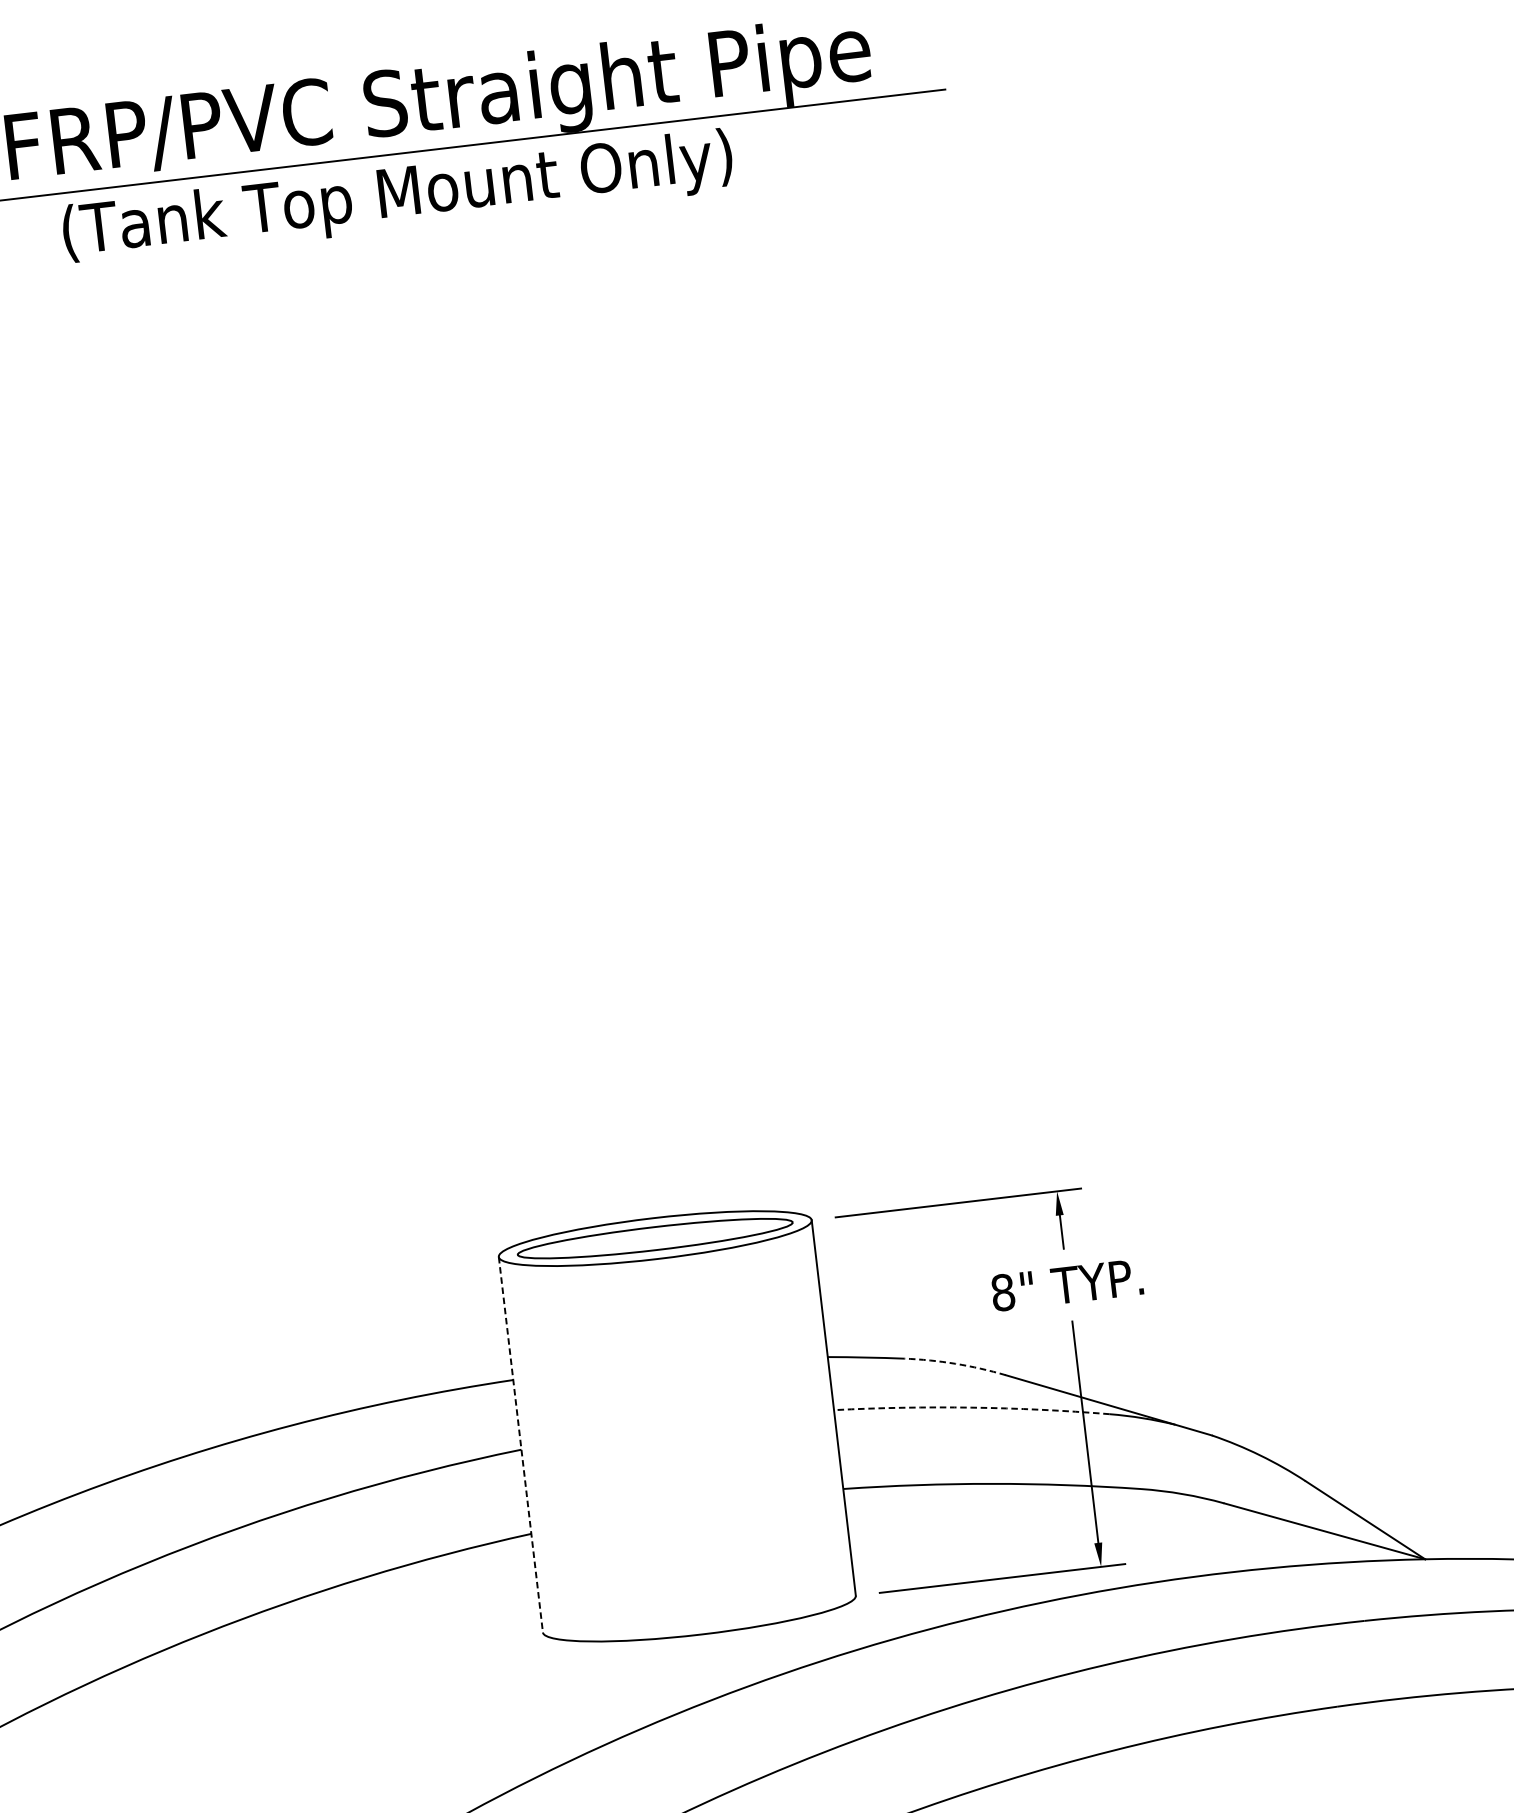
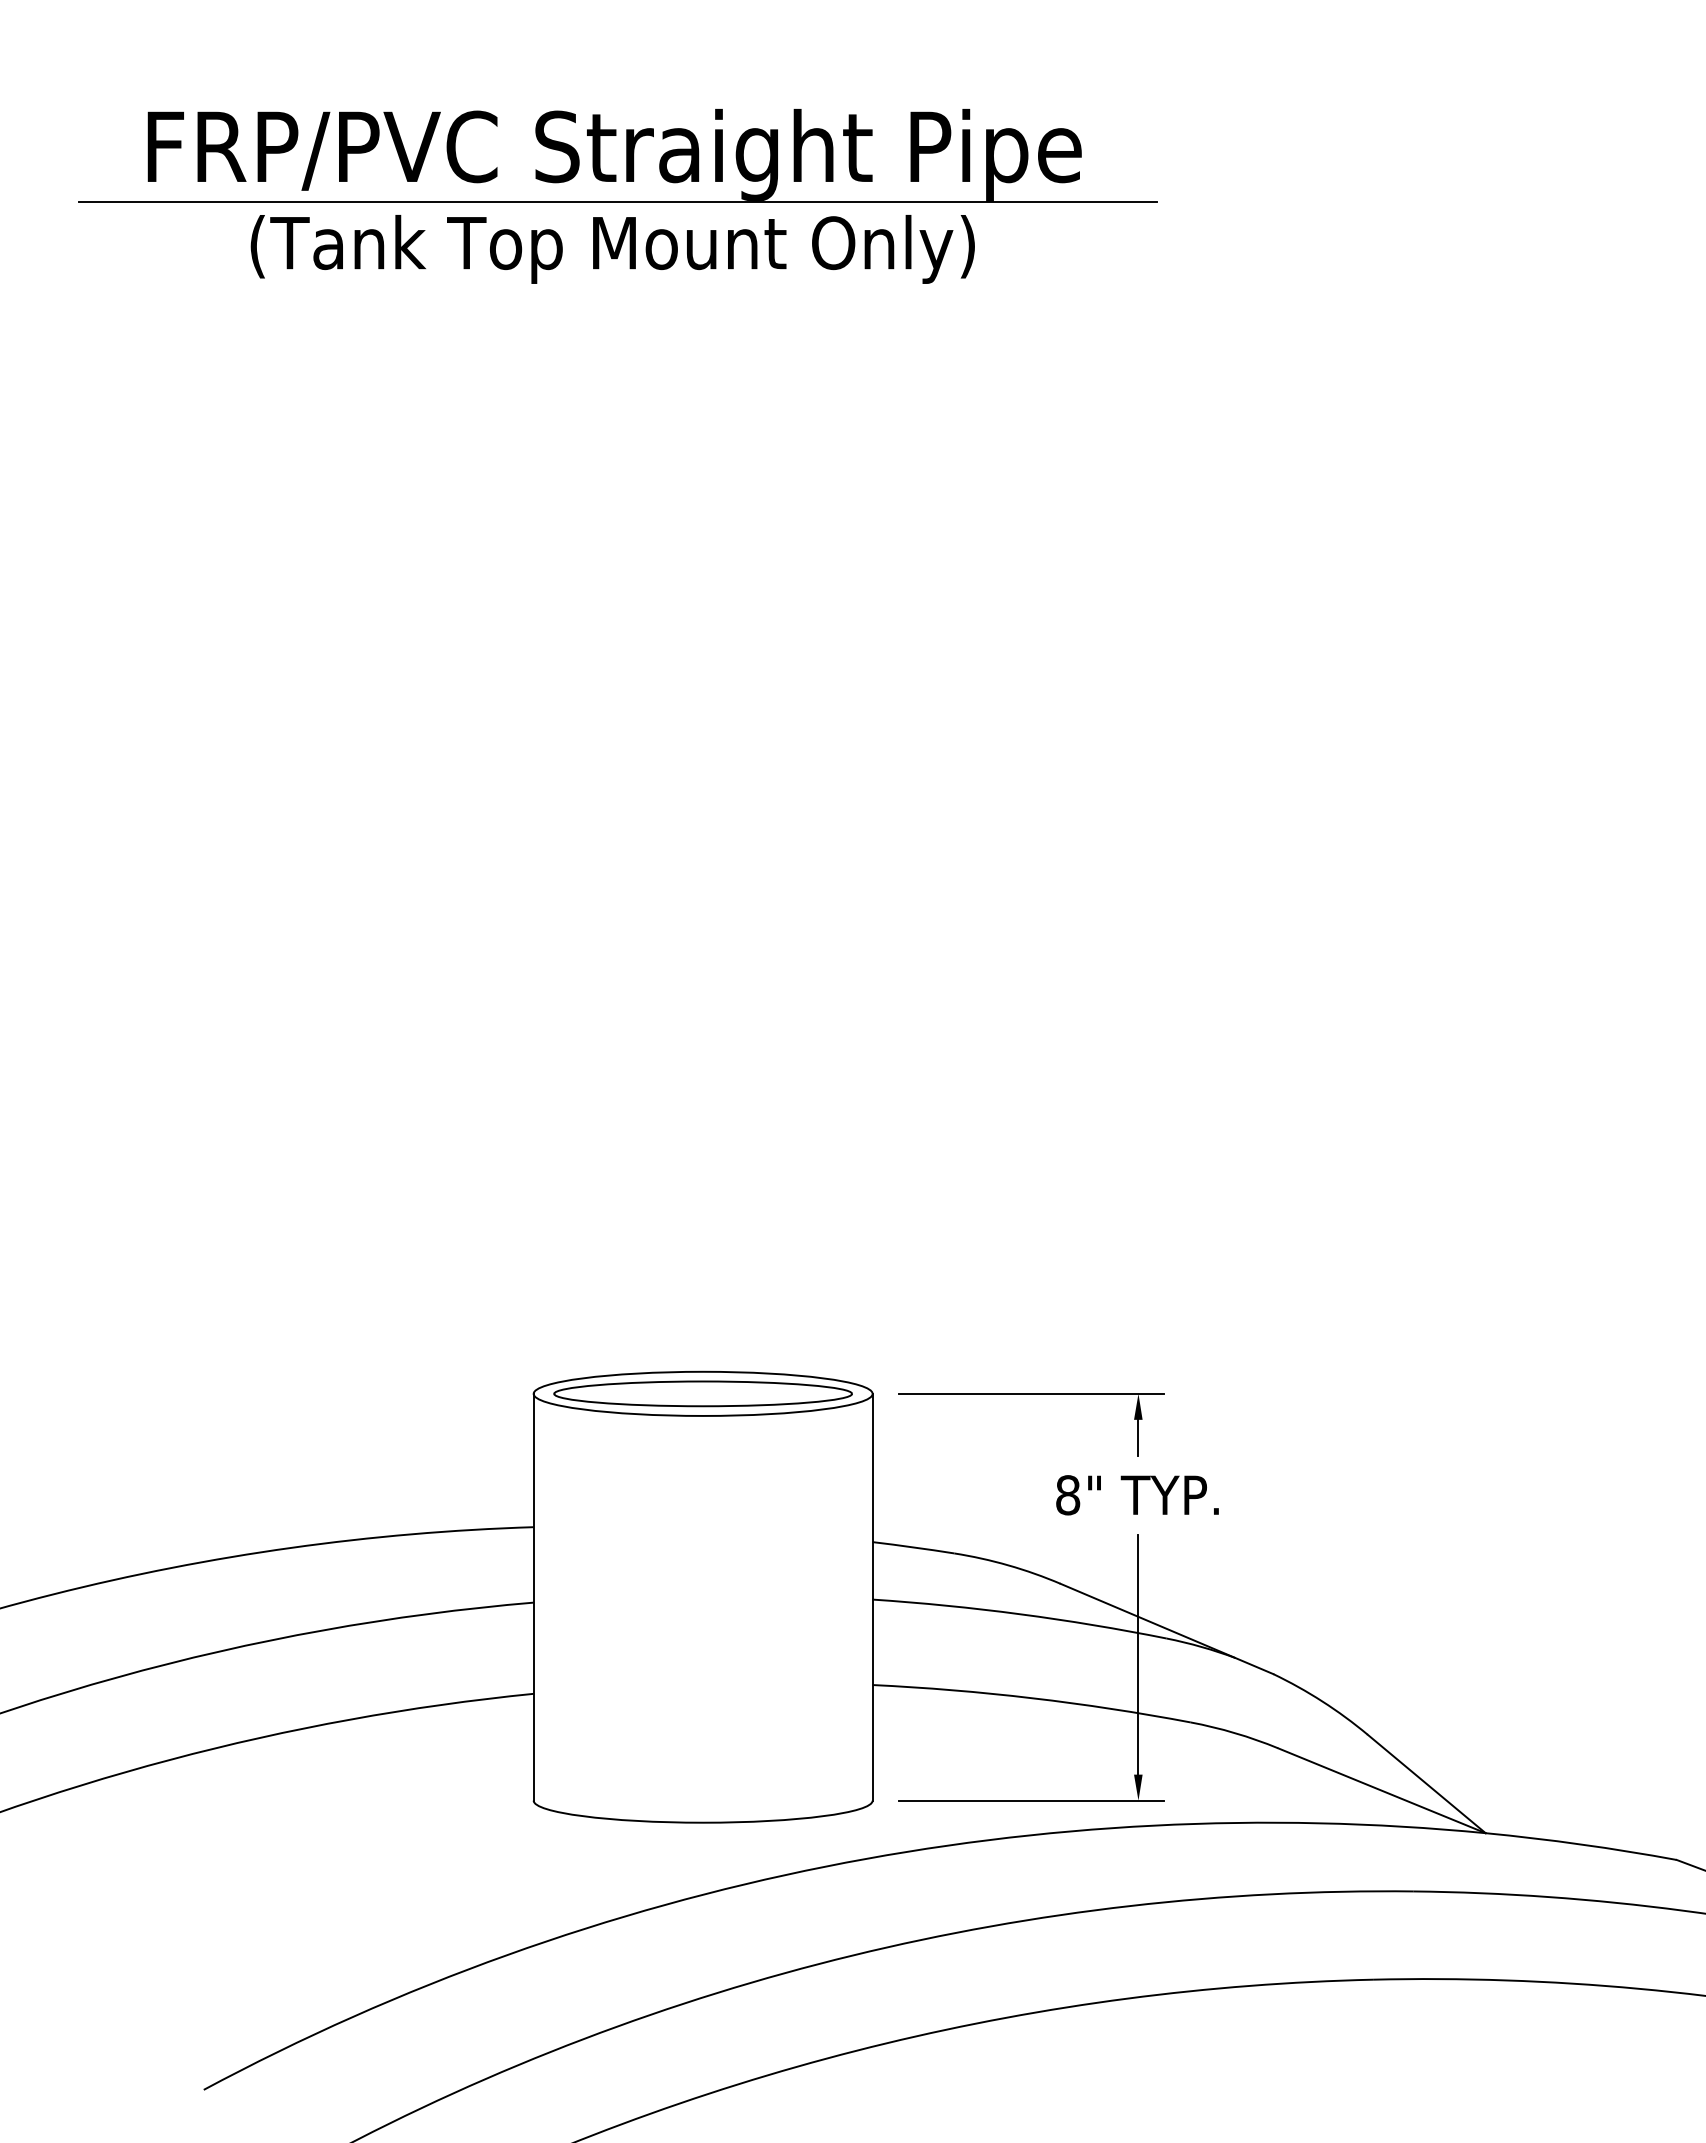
text: (397, 197) -> (612, 249), moved
arc: (955, 1363) -> (1008, 1565), dashed -> solid
arc: (972, 1407) -> (1020, 1614), dashed -> solid
line: (520, 1444) -> (533, 1597), dashed -> solid

